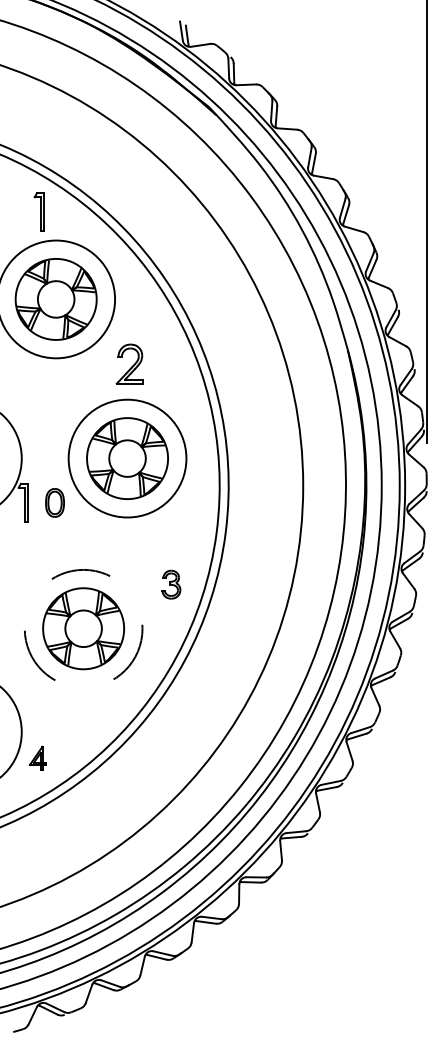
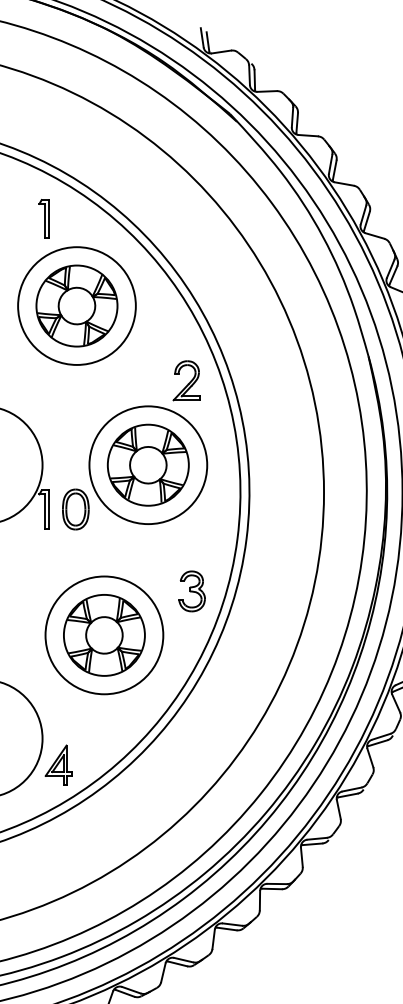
part: (38, 211) -> (43, 218), moved
part: (129, 363) -> (186, 380), moved
part: (54, 502) -> (75, 509), size x1.43
part: (171, 584) -> (192, 591), size x1.43
circle: (83, 628) -> (104, 635), dashed -> solid
part: (37, 758) -> (58, 765), size x1.67

